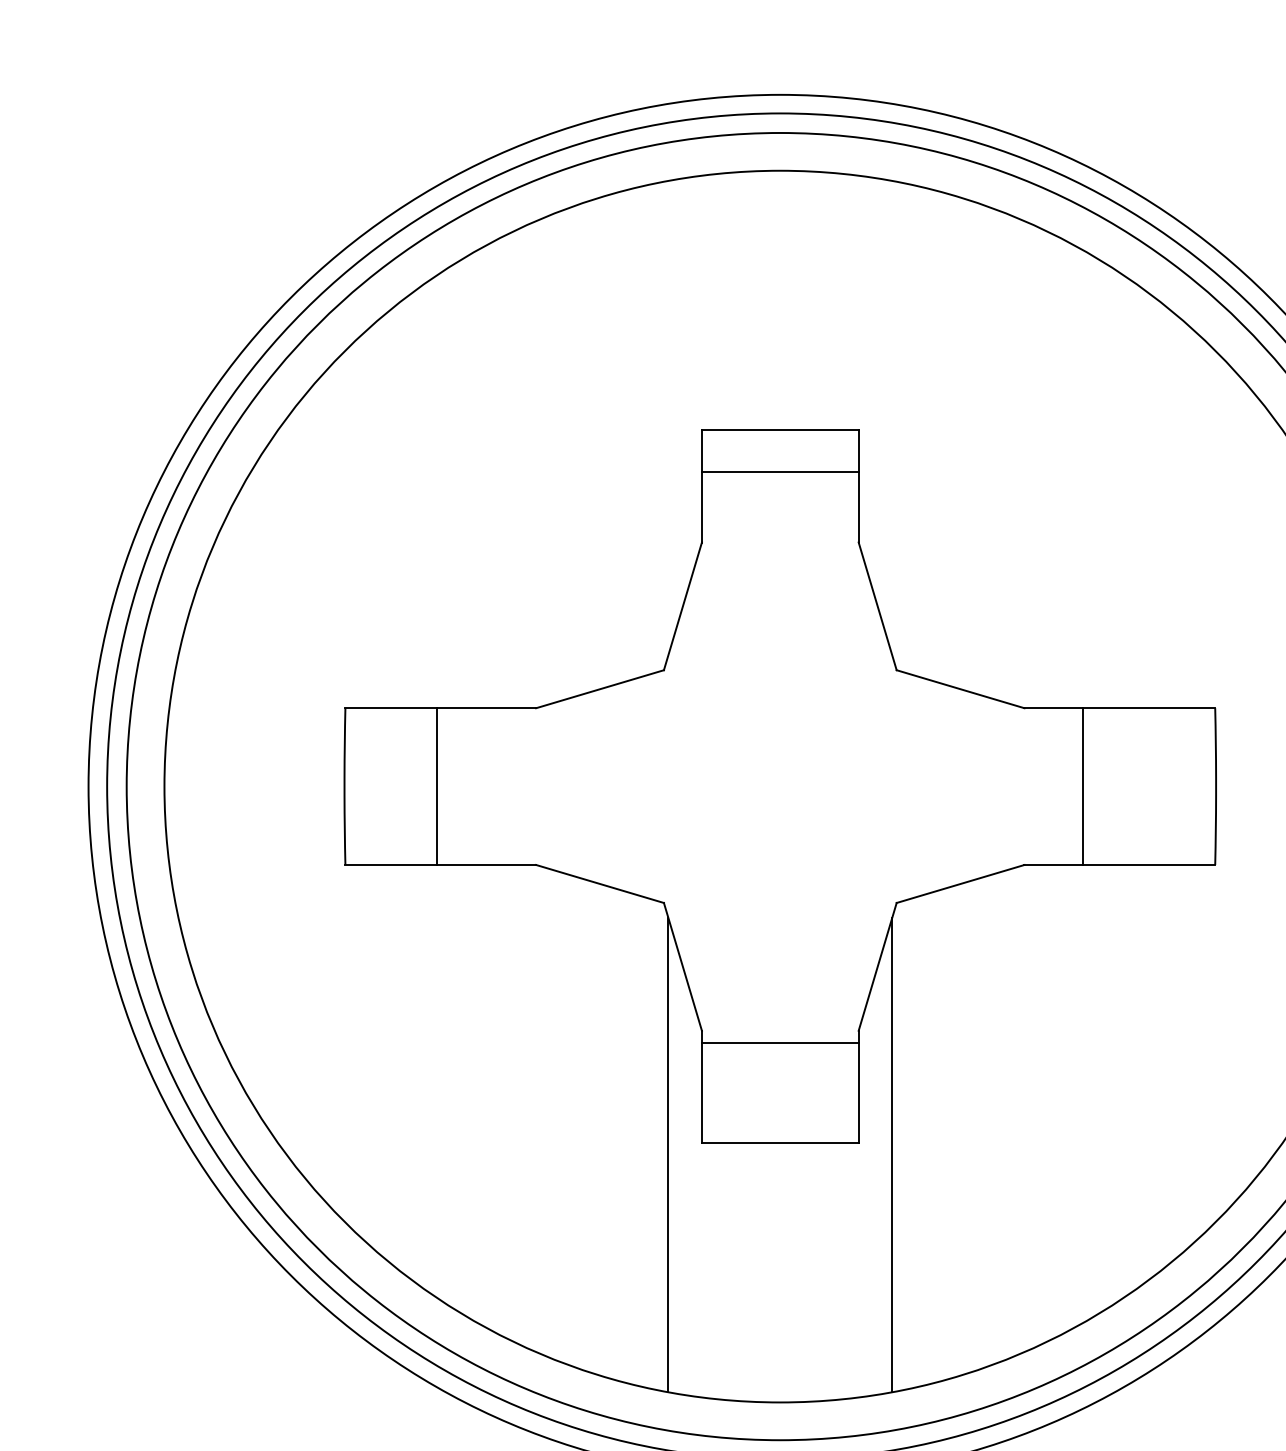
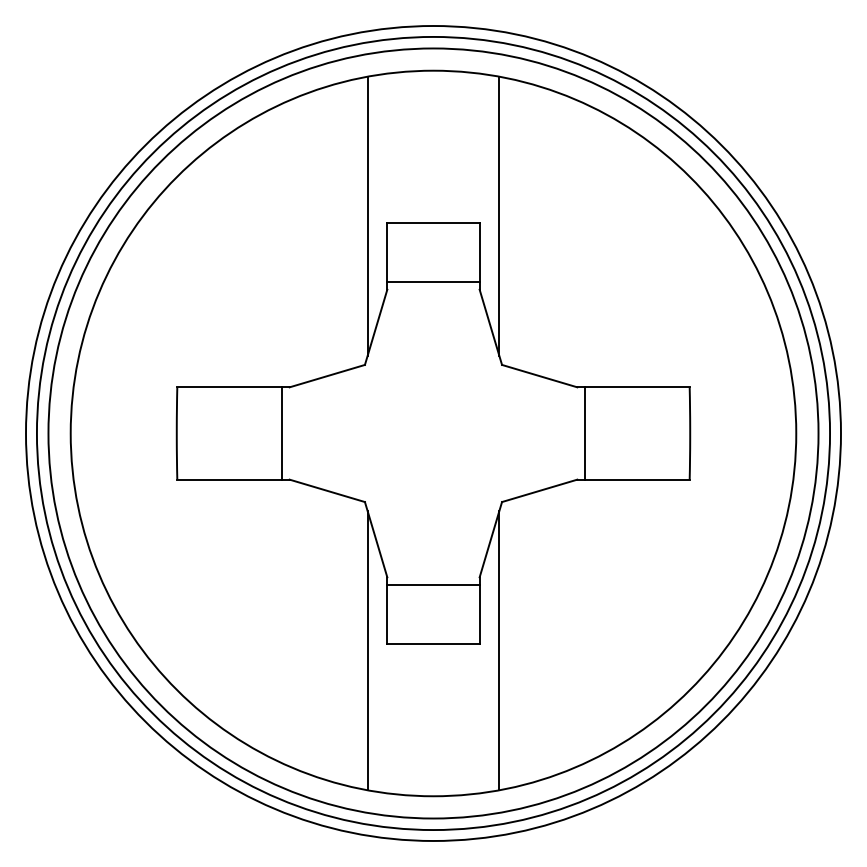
line: (668, 418) -> (367, 216), added
line: (892, 418) -> (499, 216), added
line: (780, 472) -> (433, 282), moved
line: (437, 786) -> (282, 433), moved
line: (1082, 786) -> (584, 433), moved

